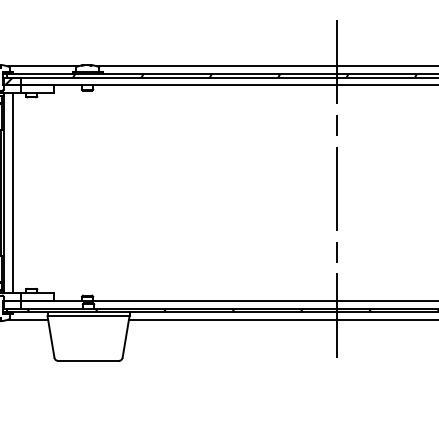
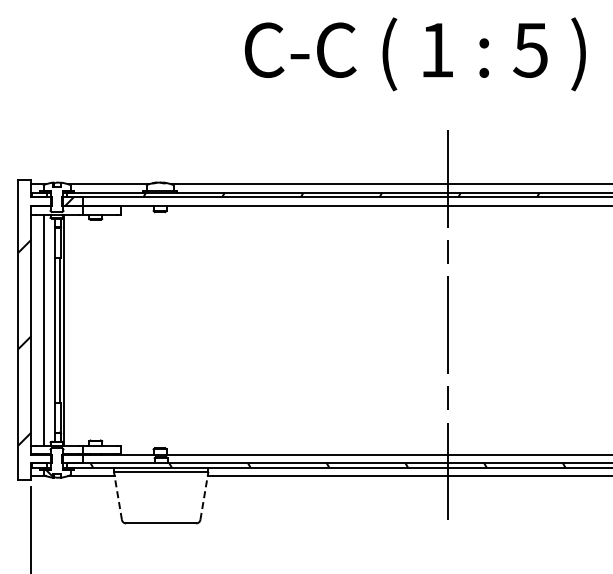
line: (13, 192) -> (74, 329), removed
line: (50, 336) -> (117, 495), solid -> dashed
line: (126, 336) -> (204, 495), solid -> dashed

